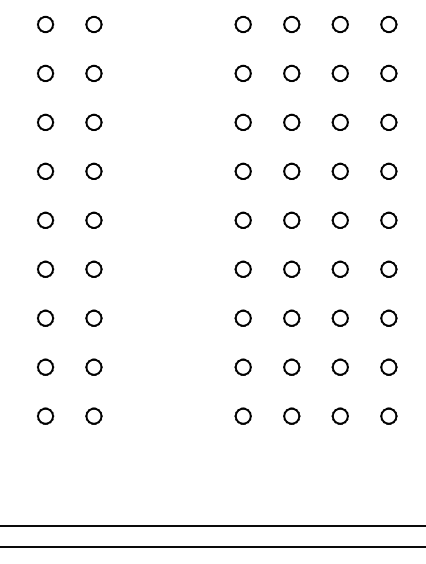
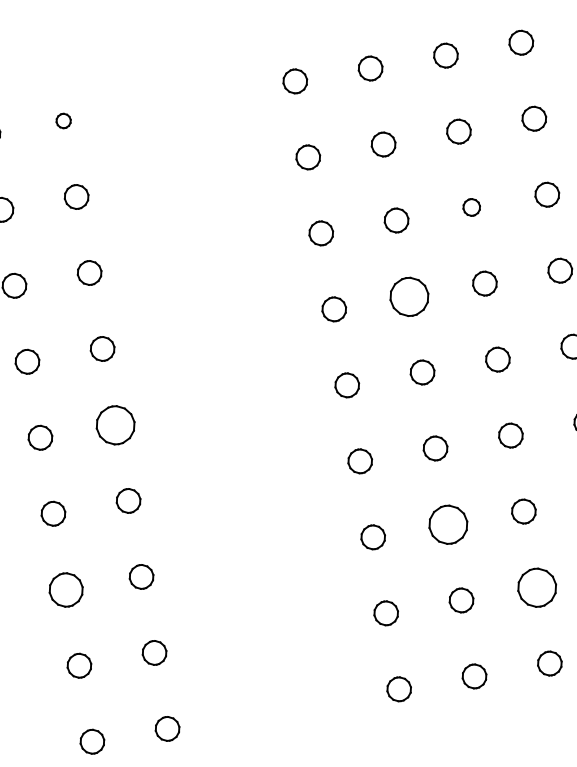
part: (93, 24) -> (62, 121), size x0.6
part: (339, 121) -> (470, 206), size x0.7
part: (291, 170) -> (408, 295), size x1.6
part: (93, 219) -> (114, 423), size x1.6
part: (45, 317) -> (66, 588), size x1.4
part: (291, 317) -> (447, 523), size x1.6
part: (339, 366) -> (535, 586), size x1.6

